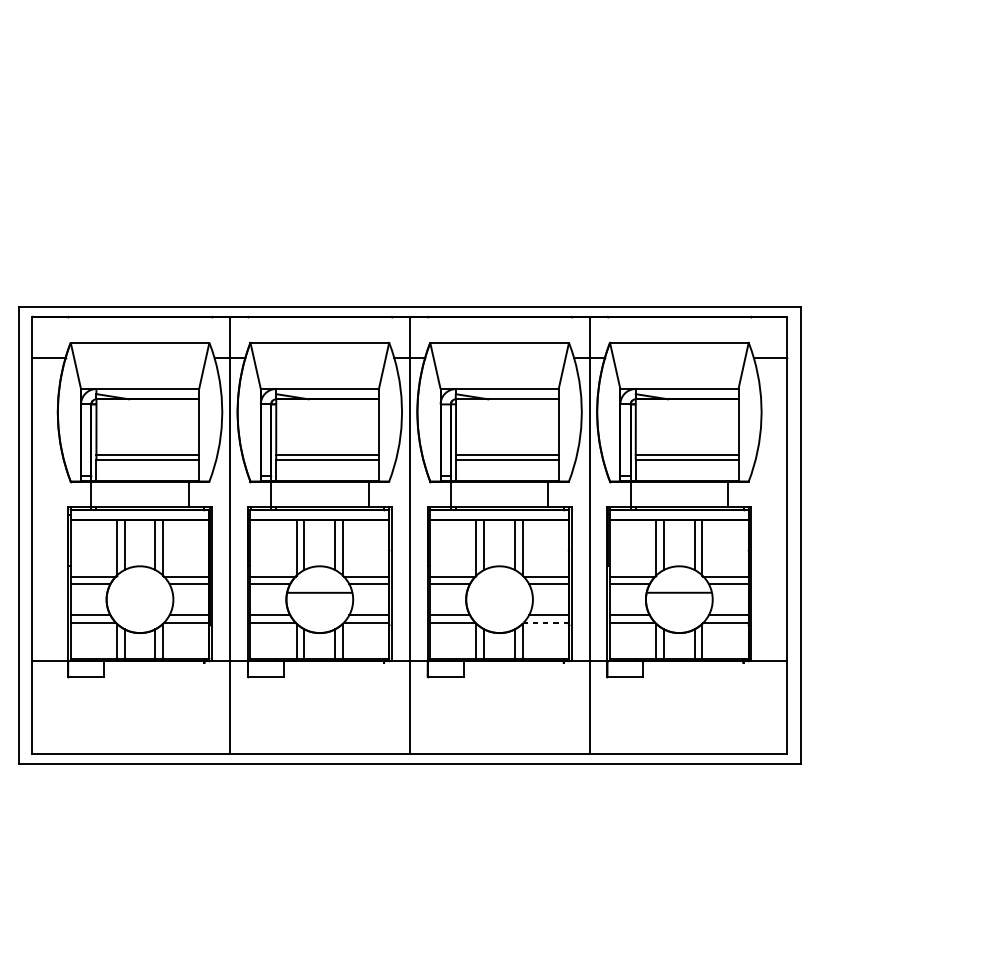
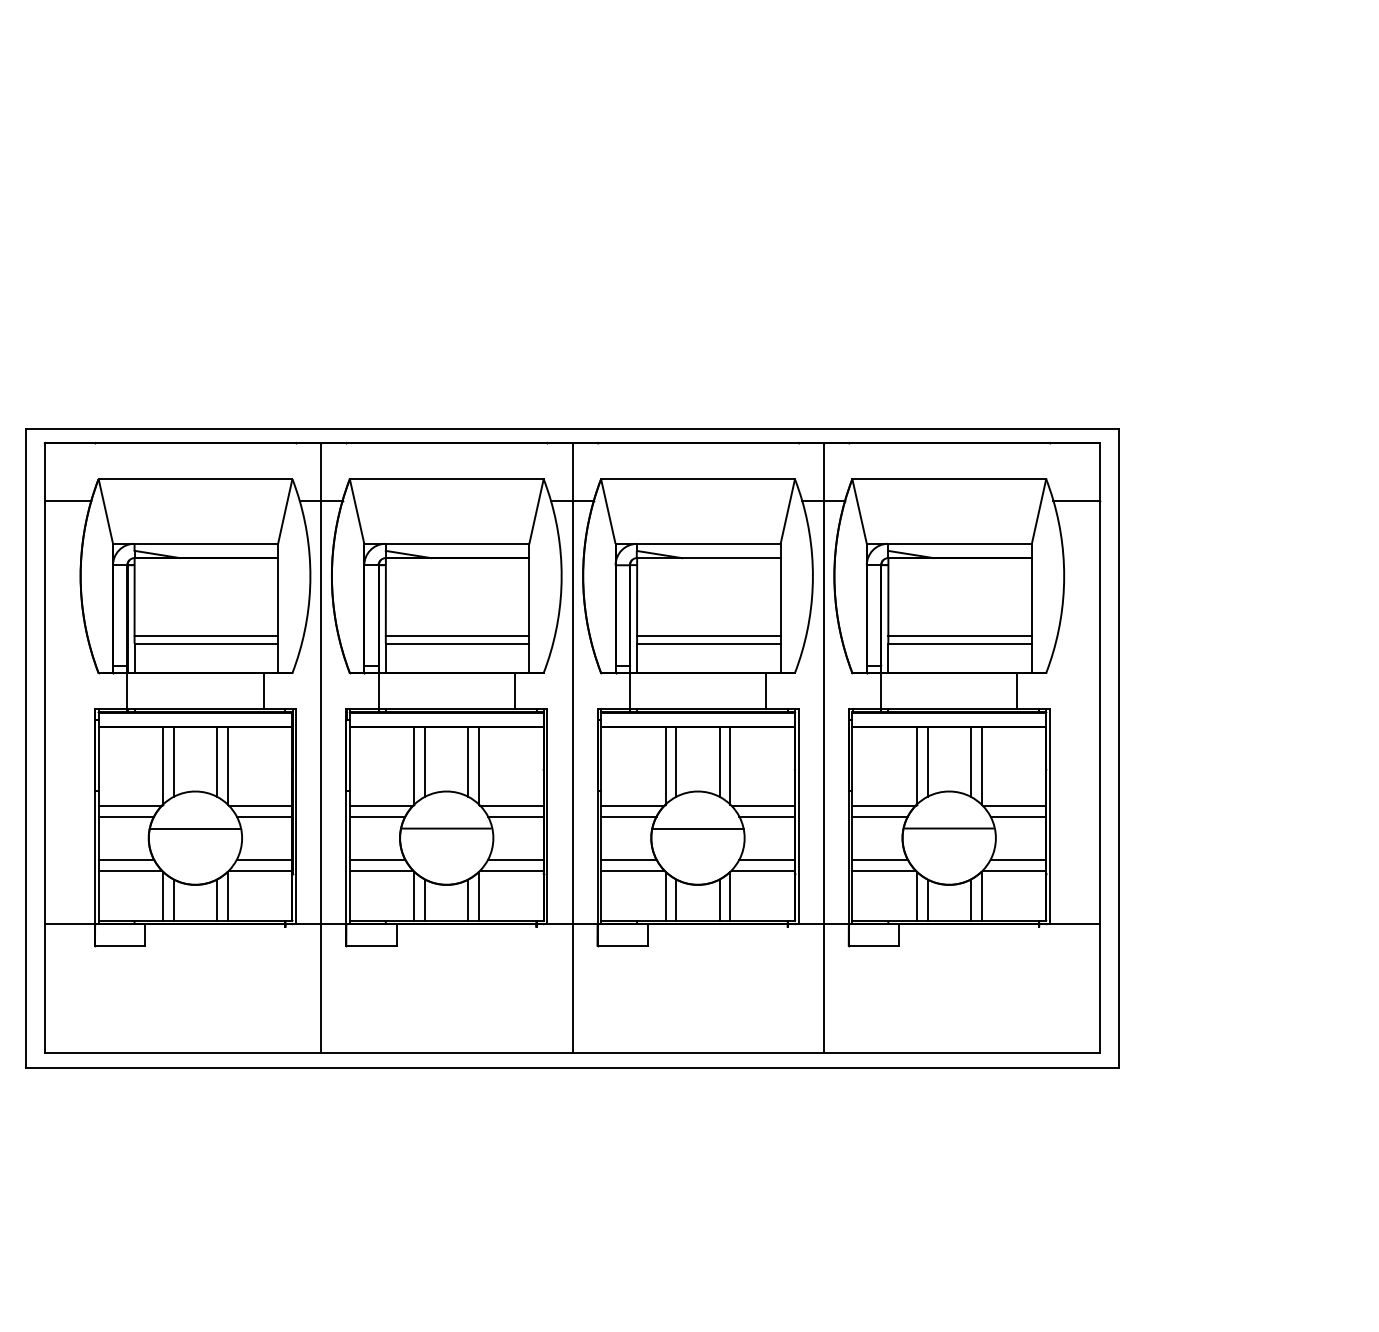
line: (140, 592) -> (195, 828), added
line: (499, 592) -> (697, 828), added
line: (546, 622) -> (763, 870), dashed -> solid

